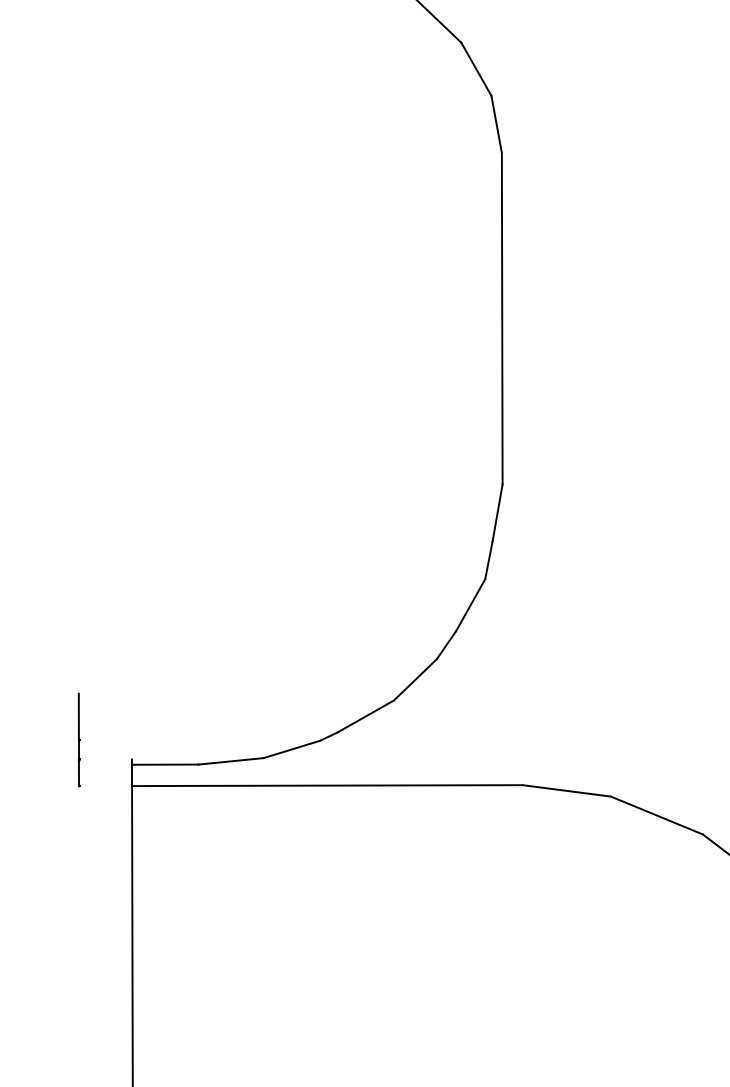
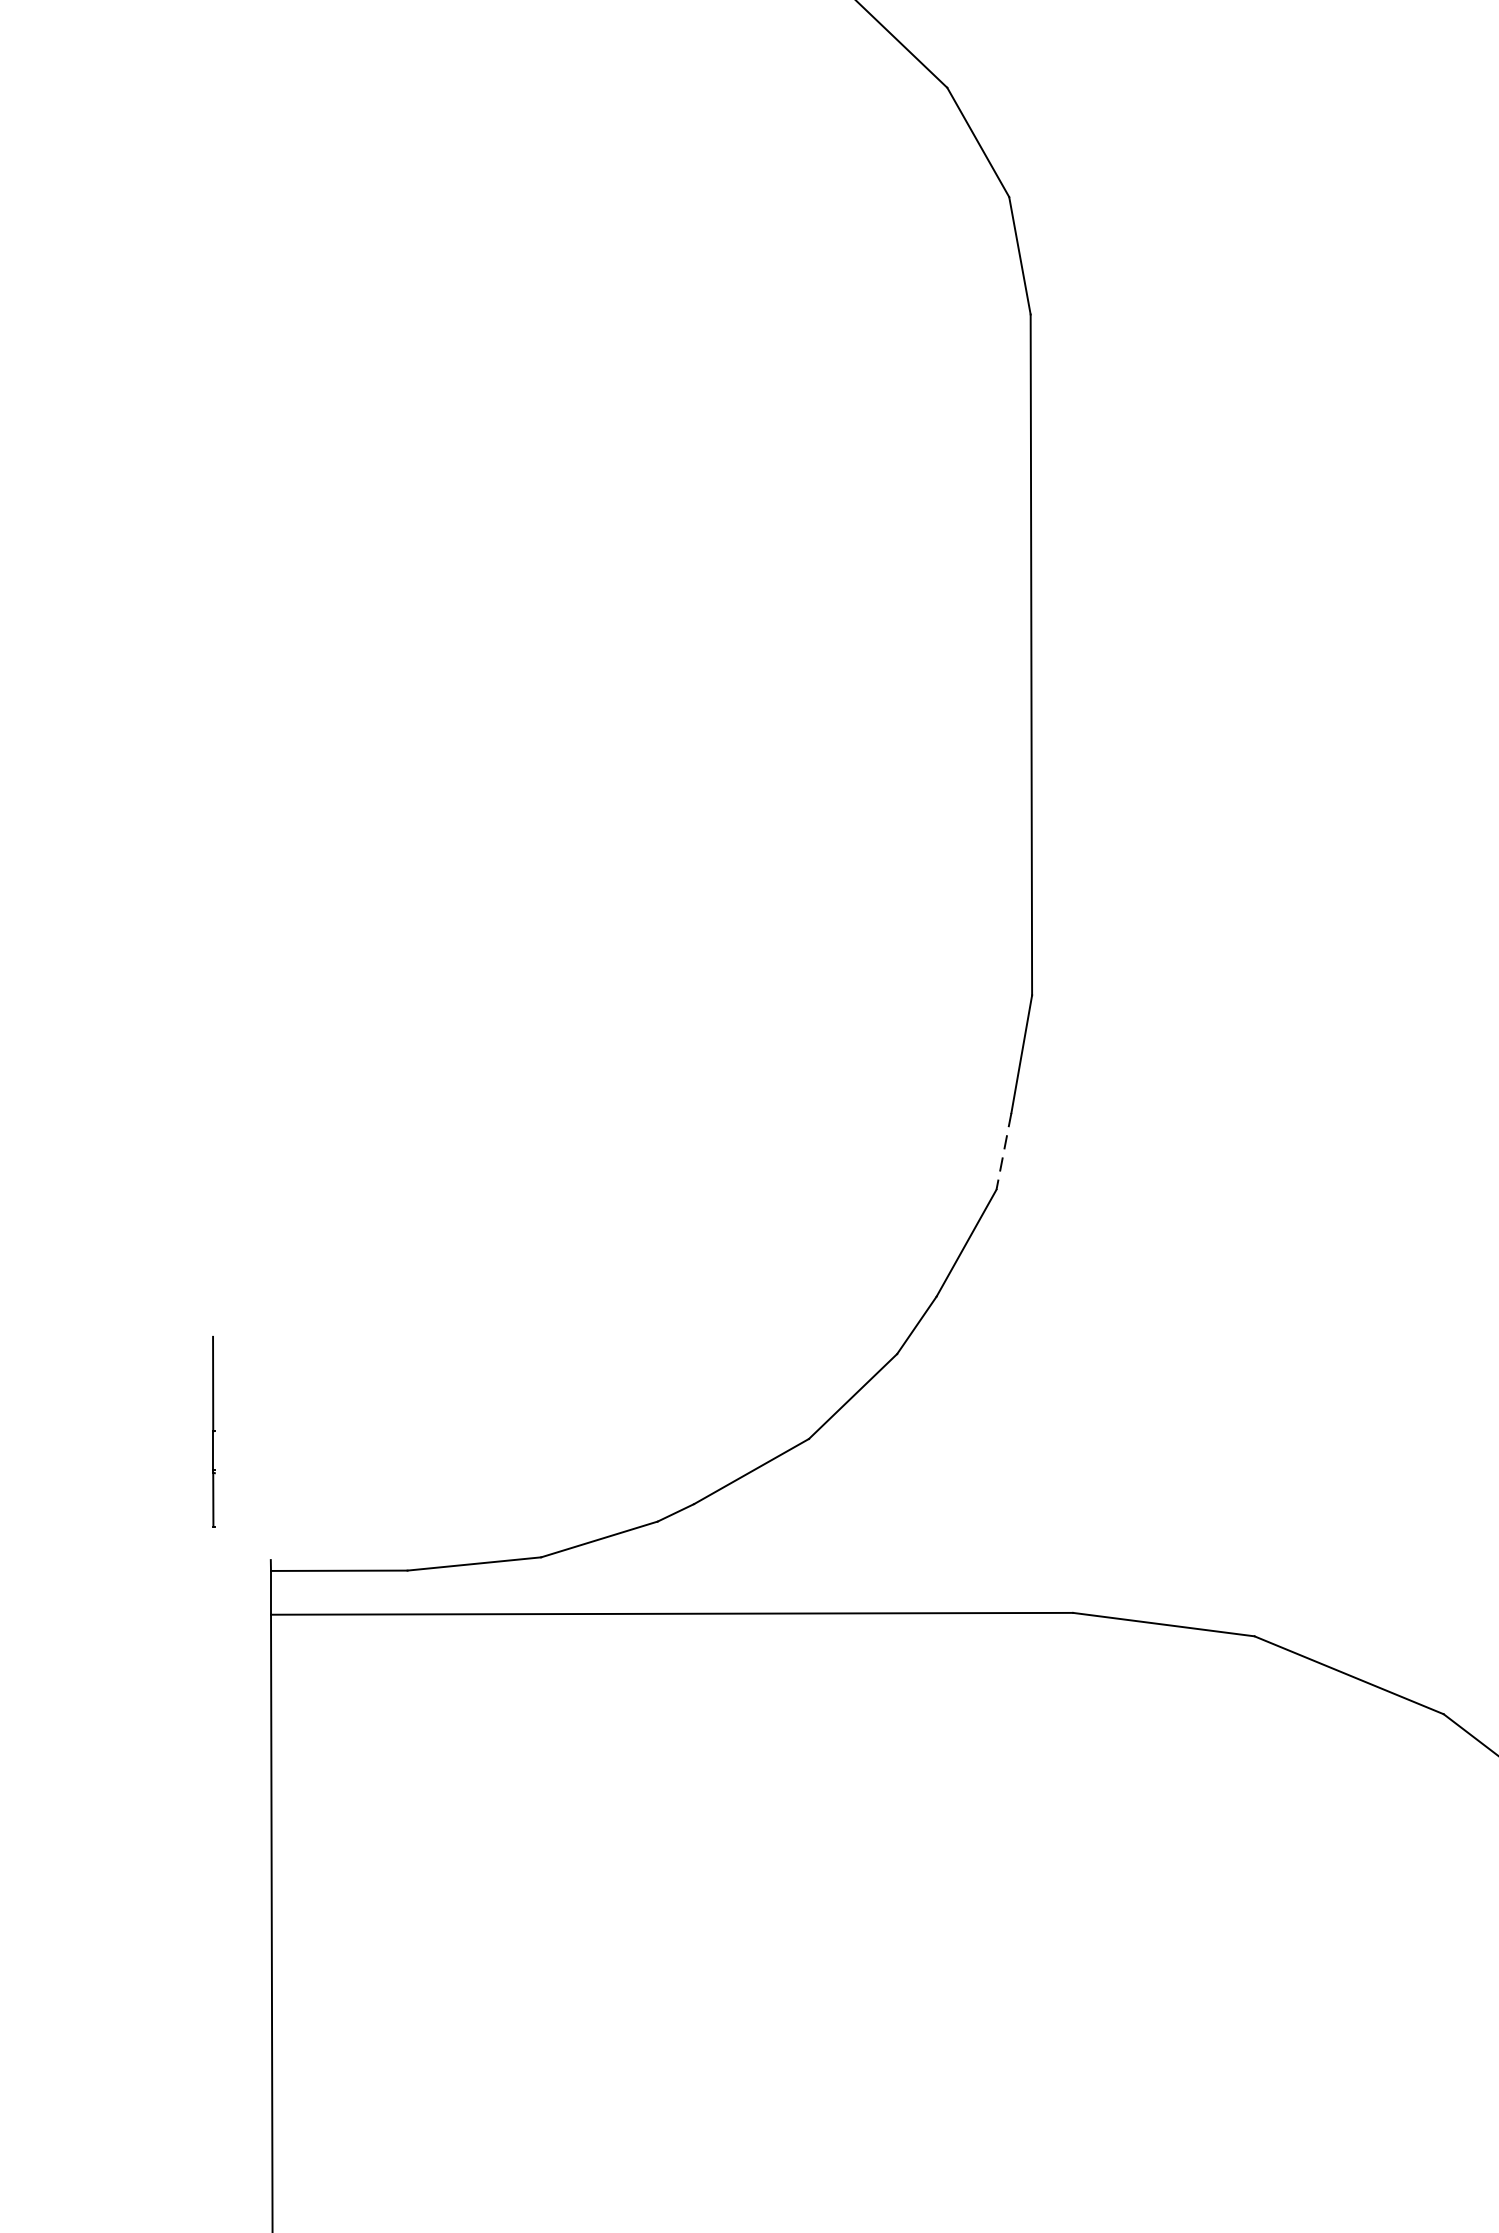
line: (488, 560) -> (1003, 1151), solid -> dashed
part: (78, 739) -> (212, 1430), moved

